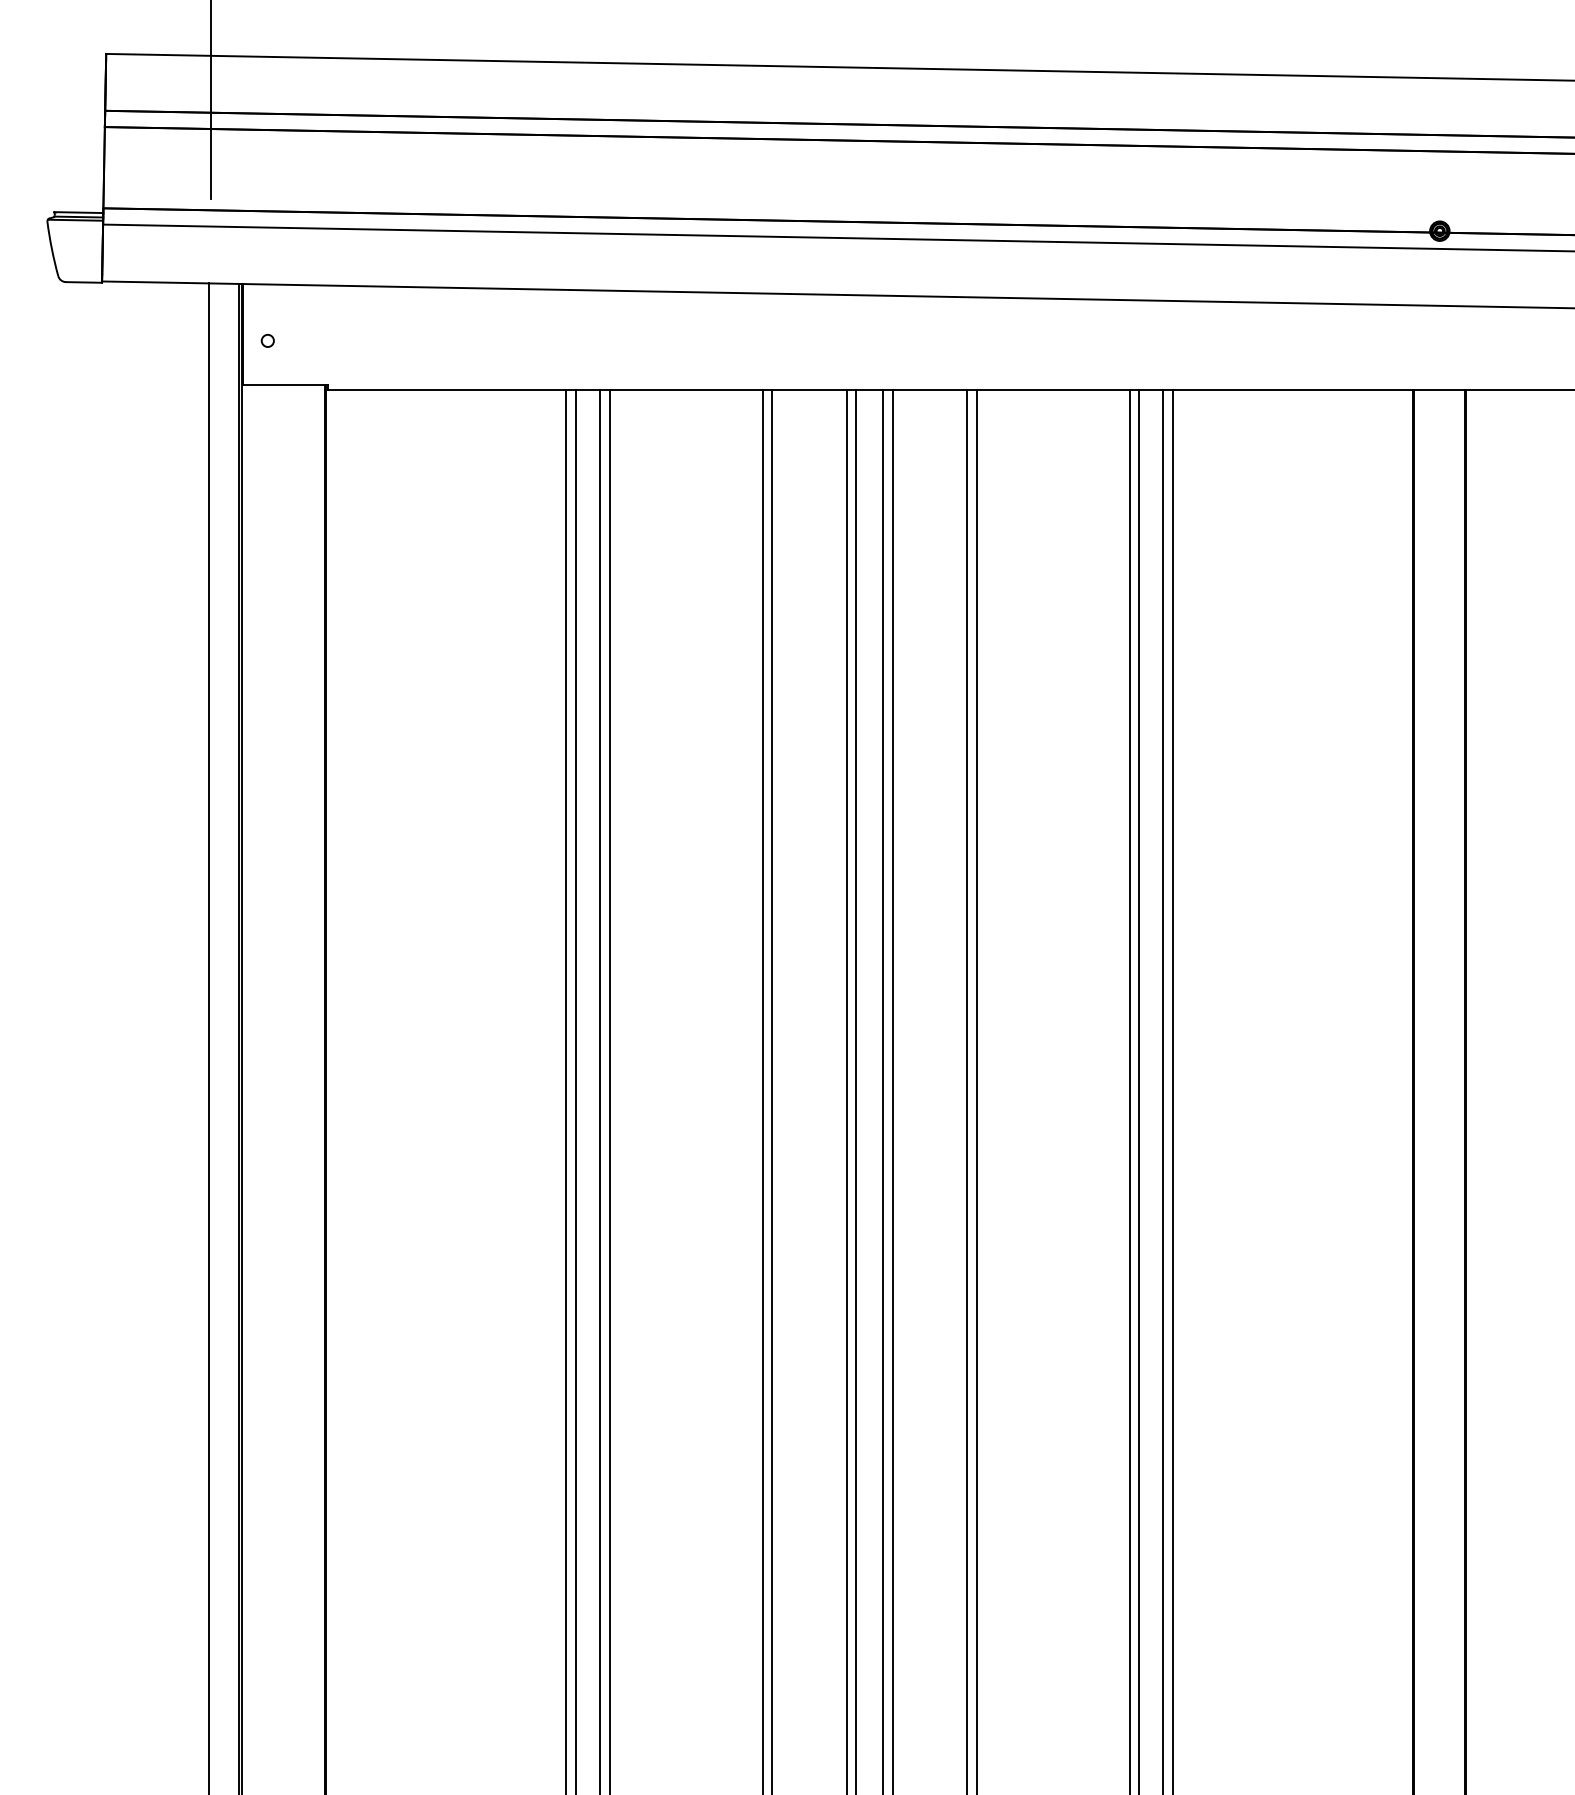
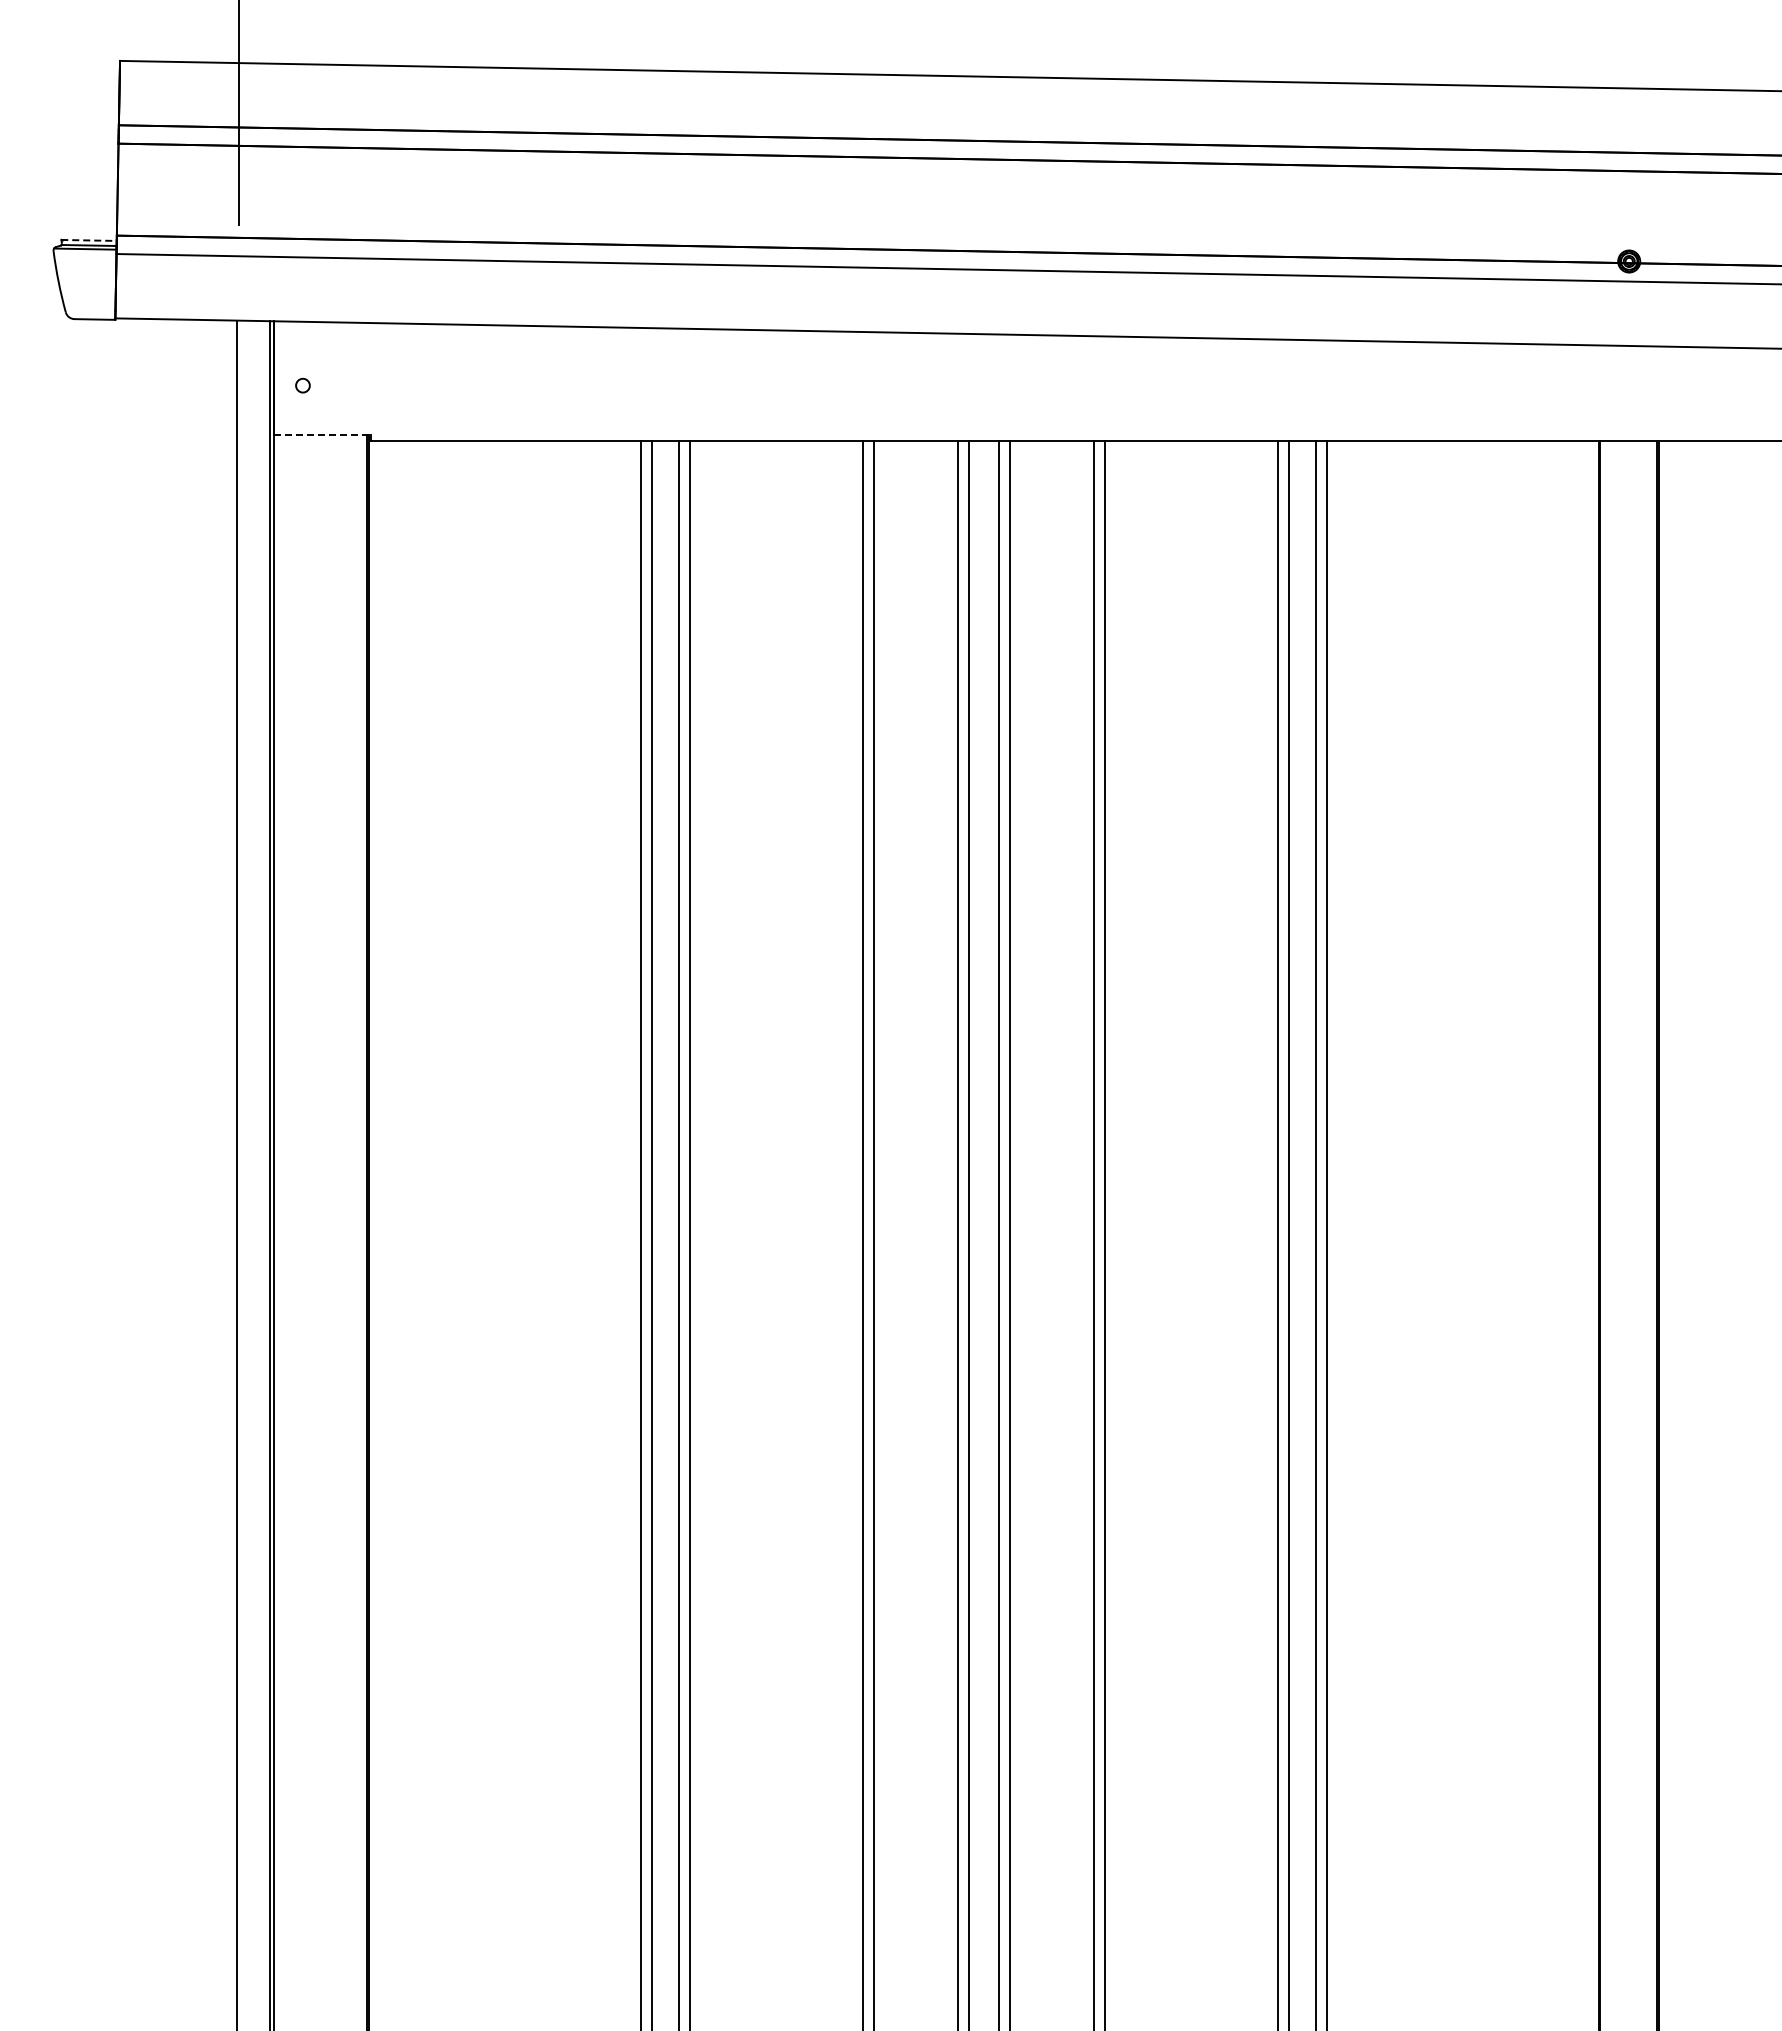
line: (78, 212) -> (88, 240), solid -> dashed
line: (286, 384) -> (323, 435), solid -> dashed

